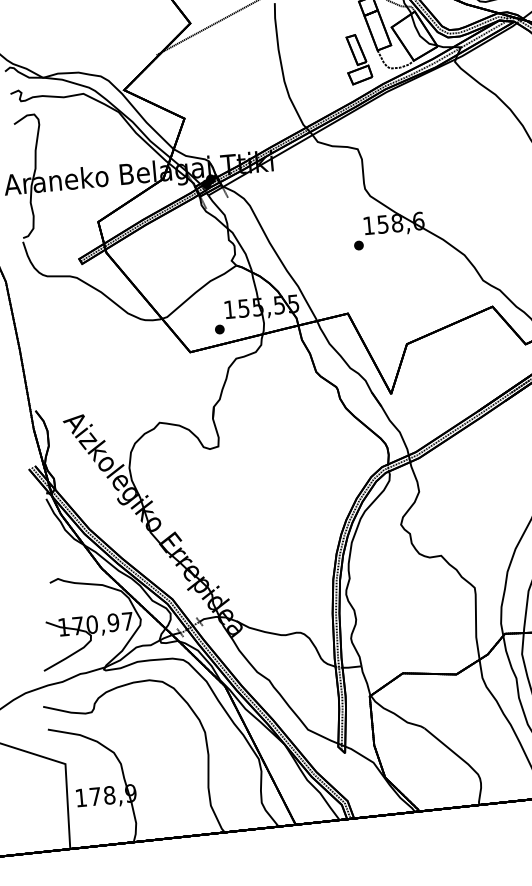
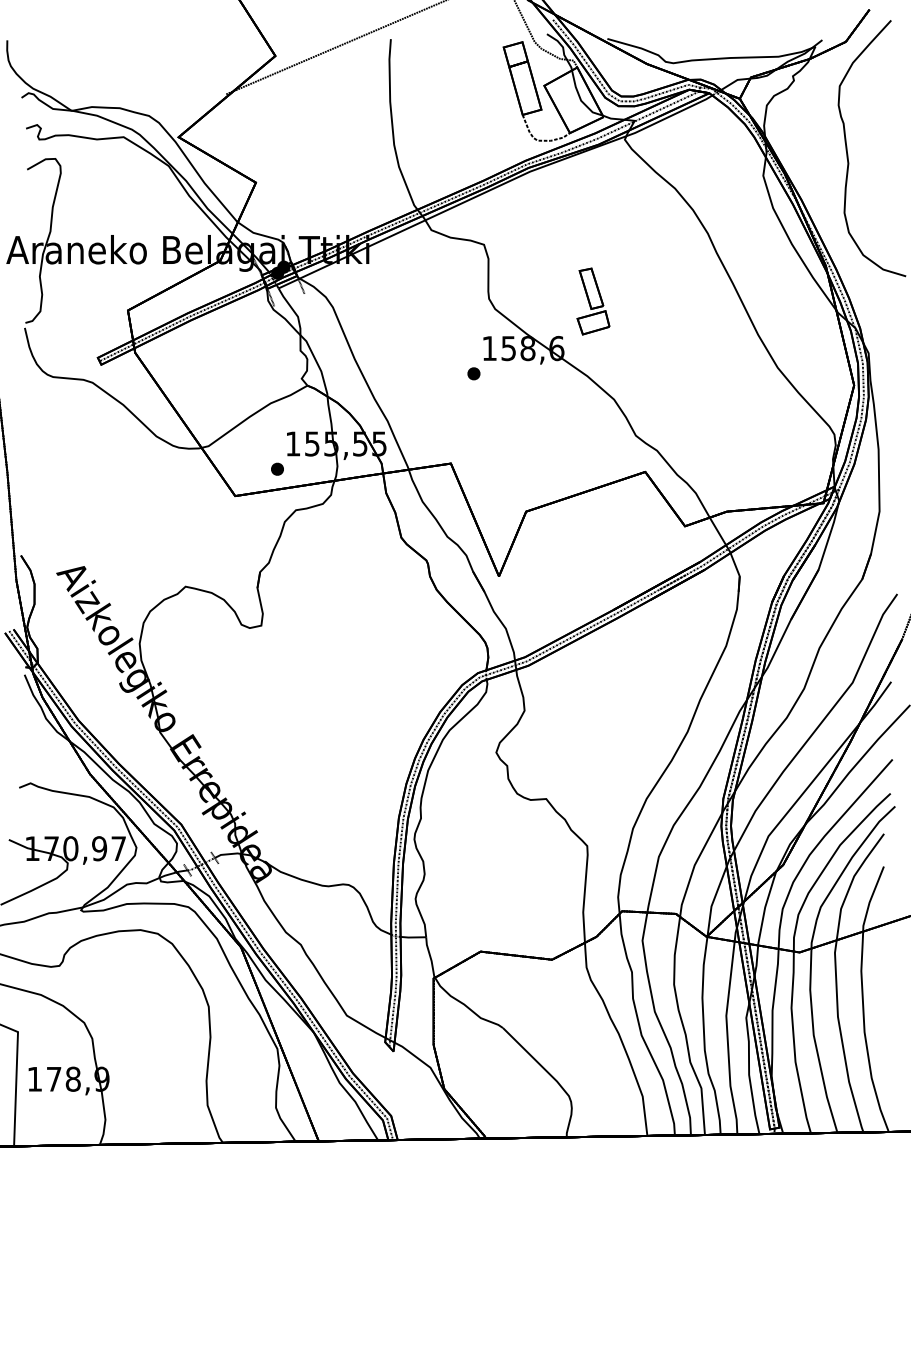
part: (358, 59) -> (593, 301), moved

